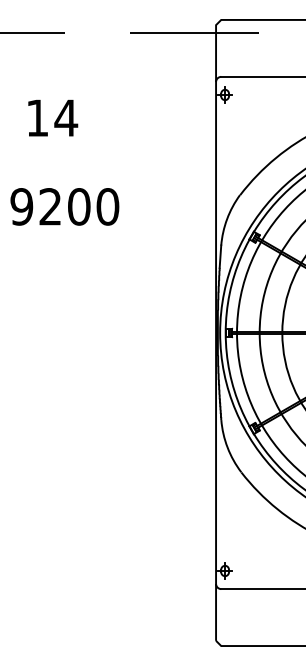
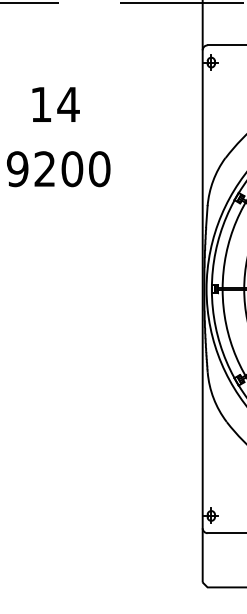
text: (53, 117) -> (56, 104), moved

